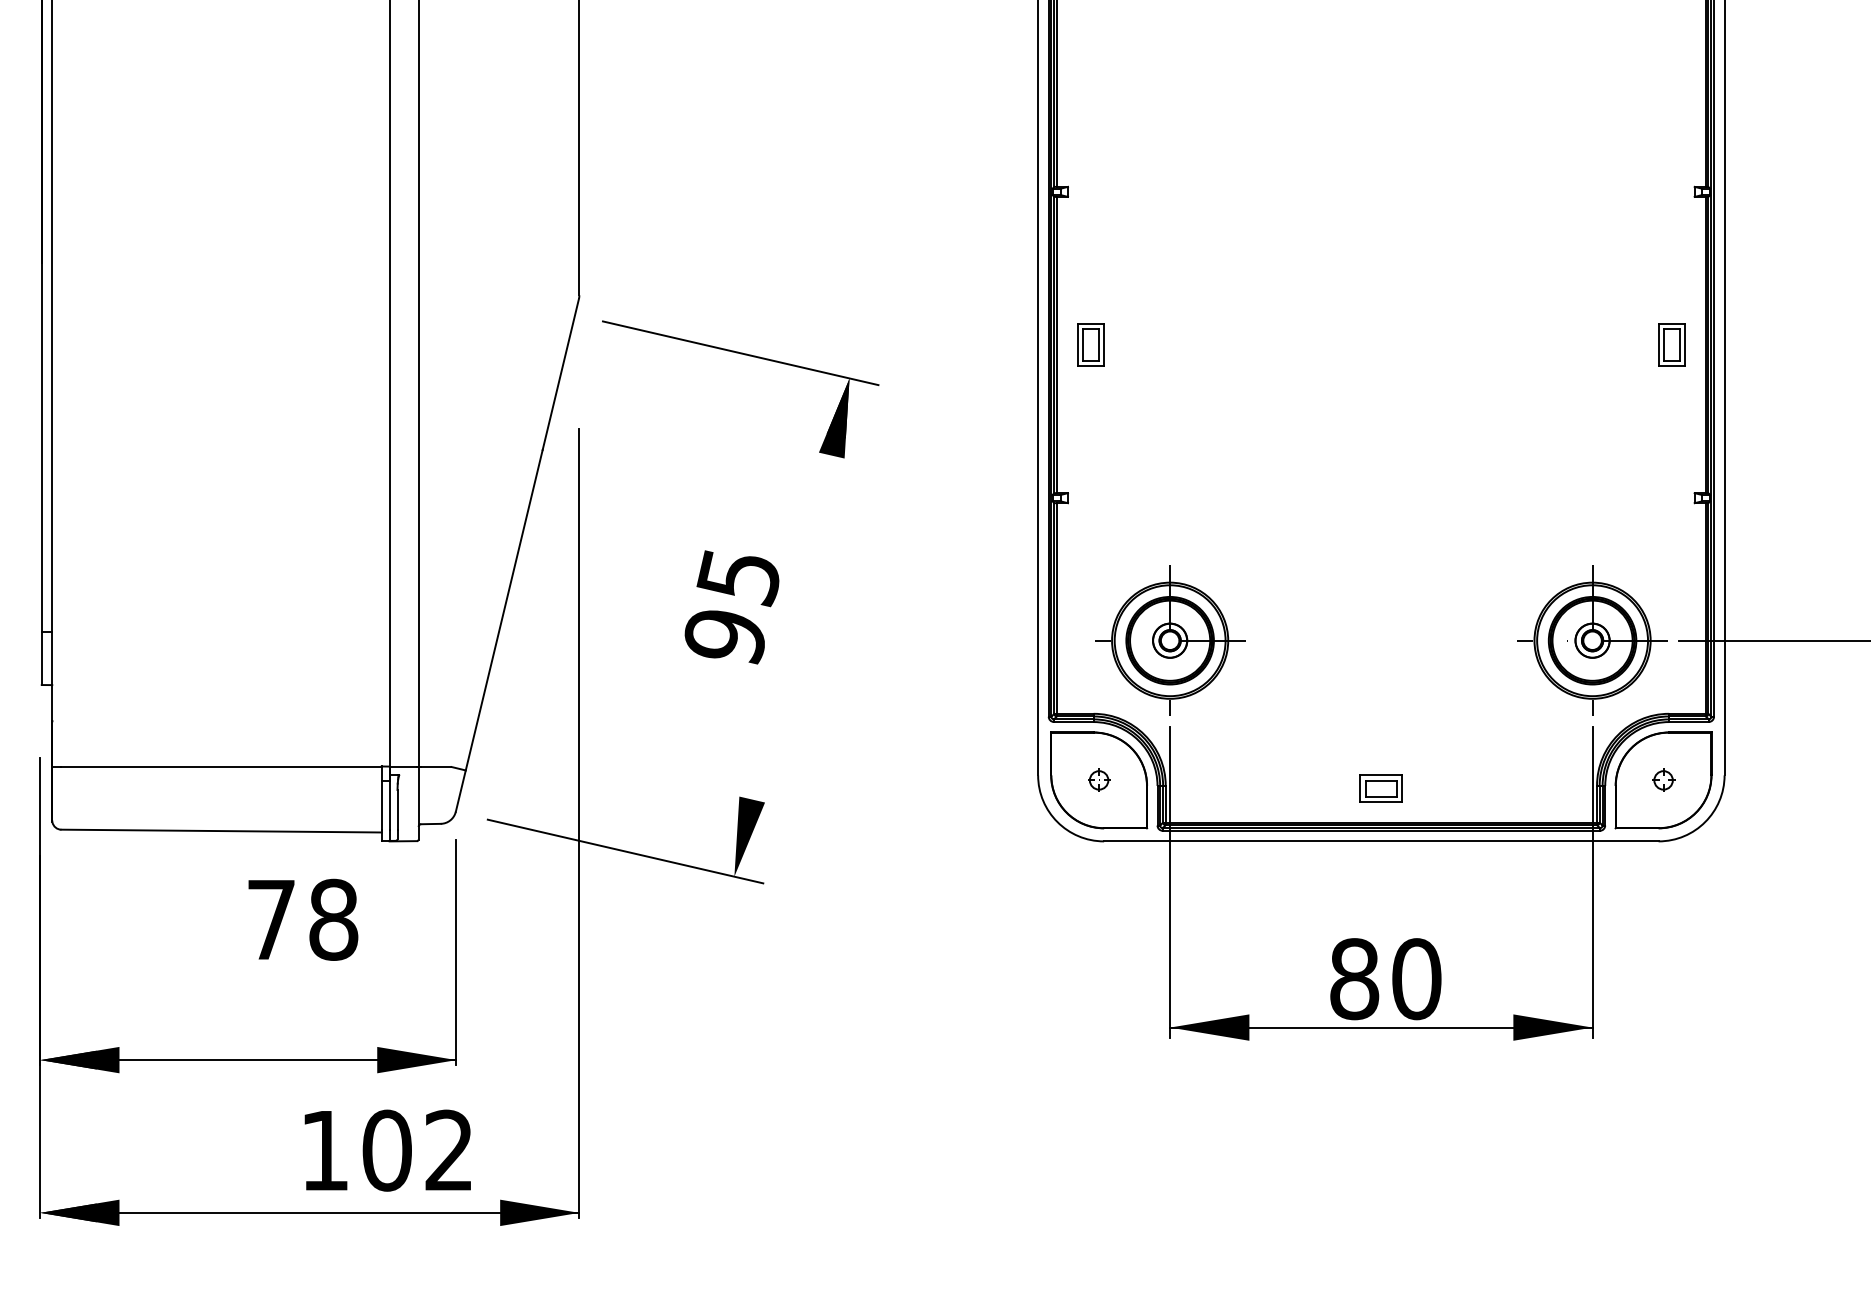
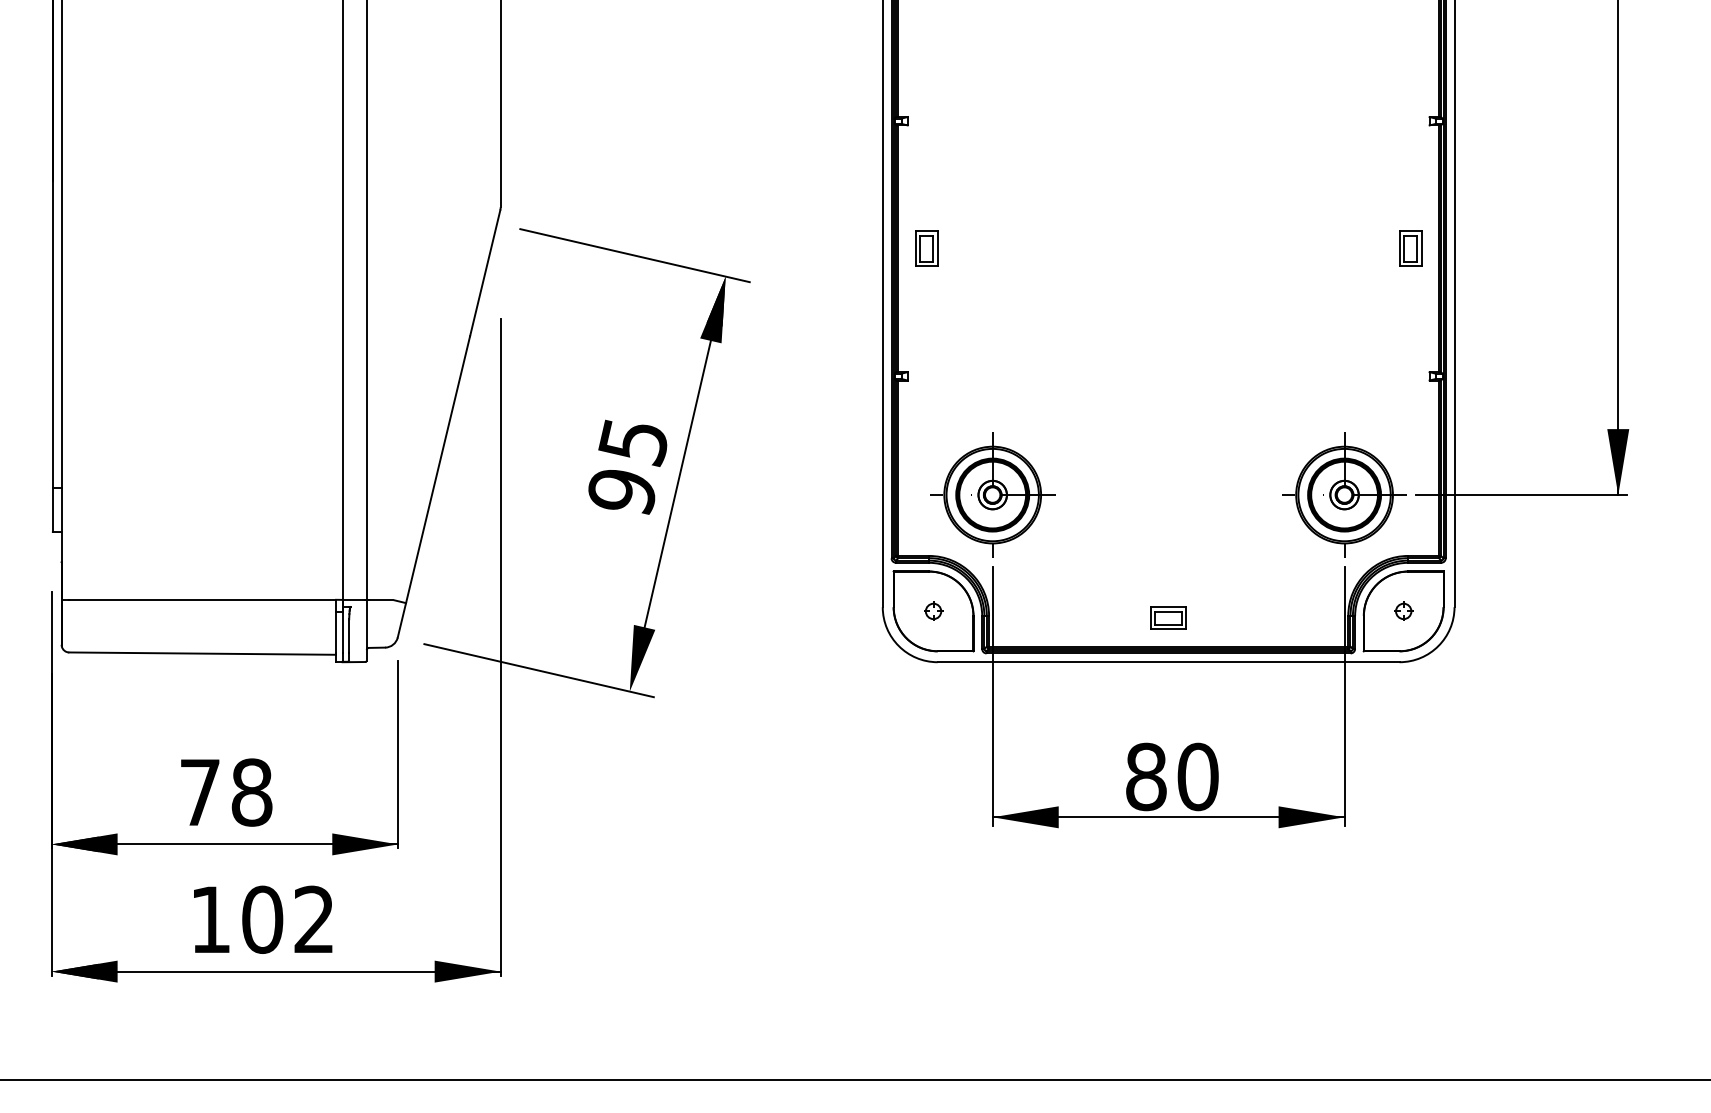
line: (794, 617) -> (679, 475), added
text: (303, 919) -> (226, 792), moved
text: (388, 1150) -> (263, 919), moved

